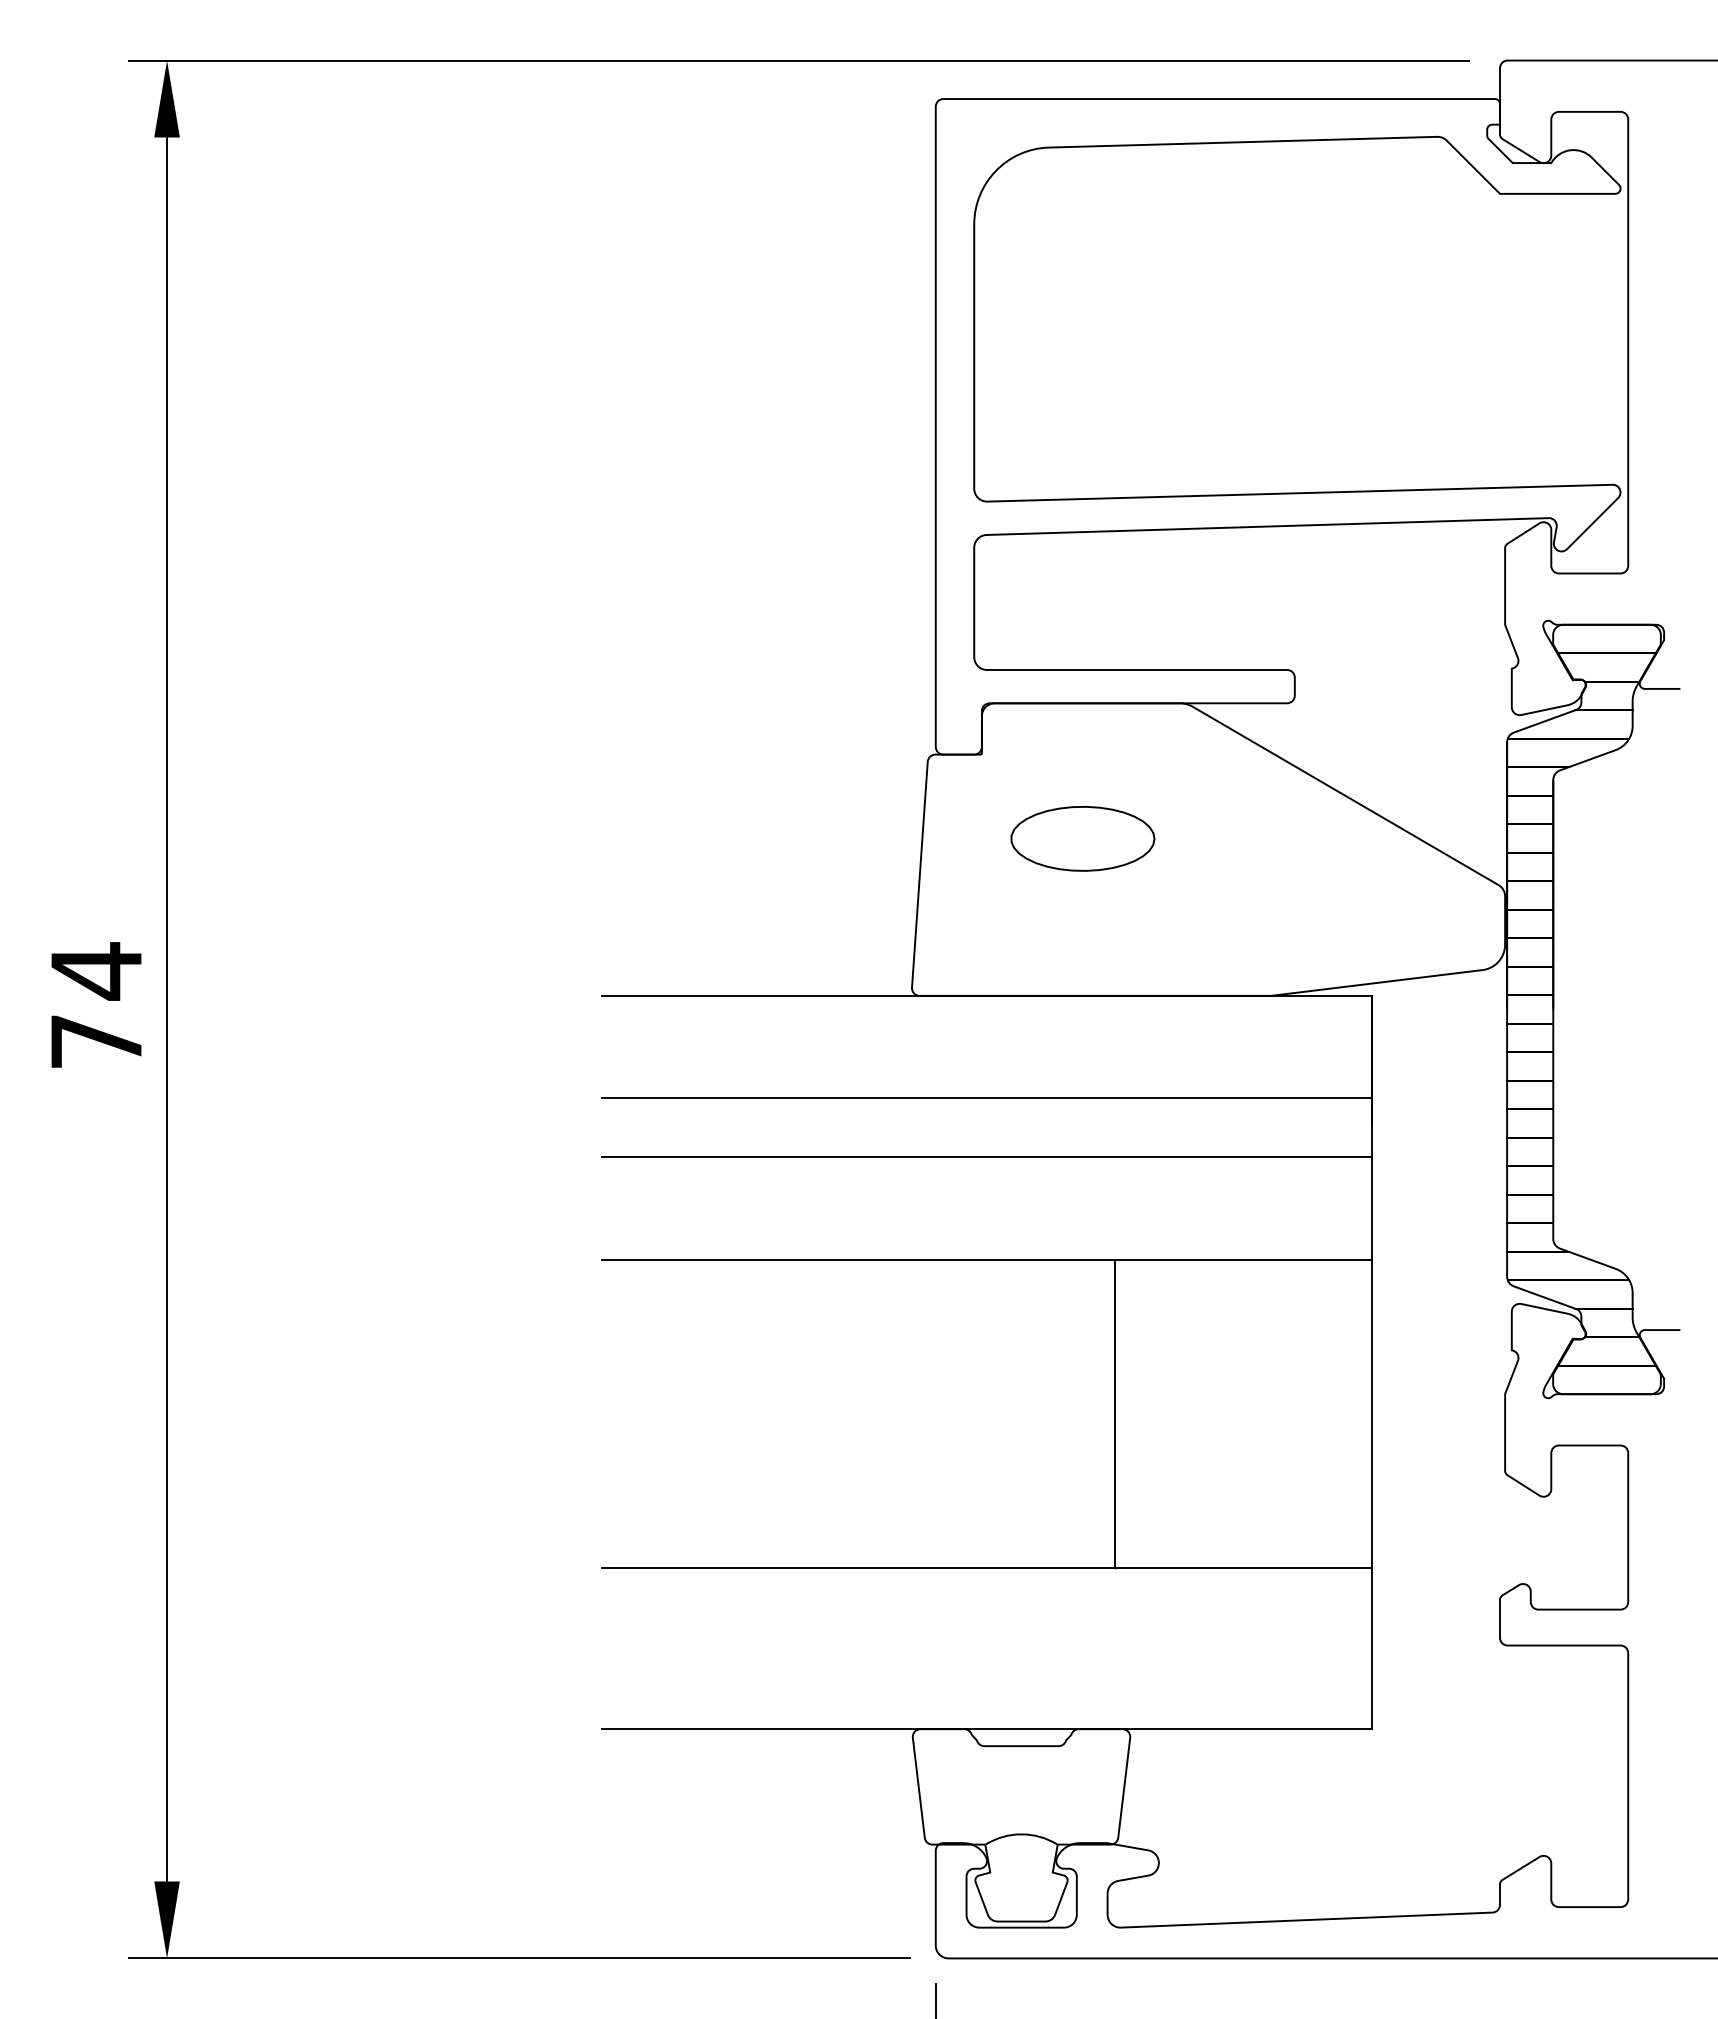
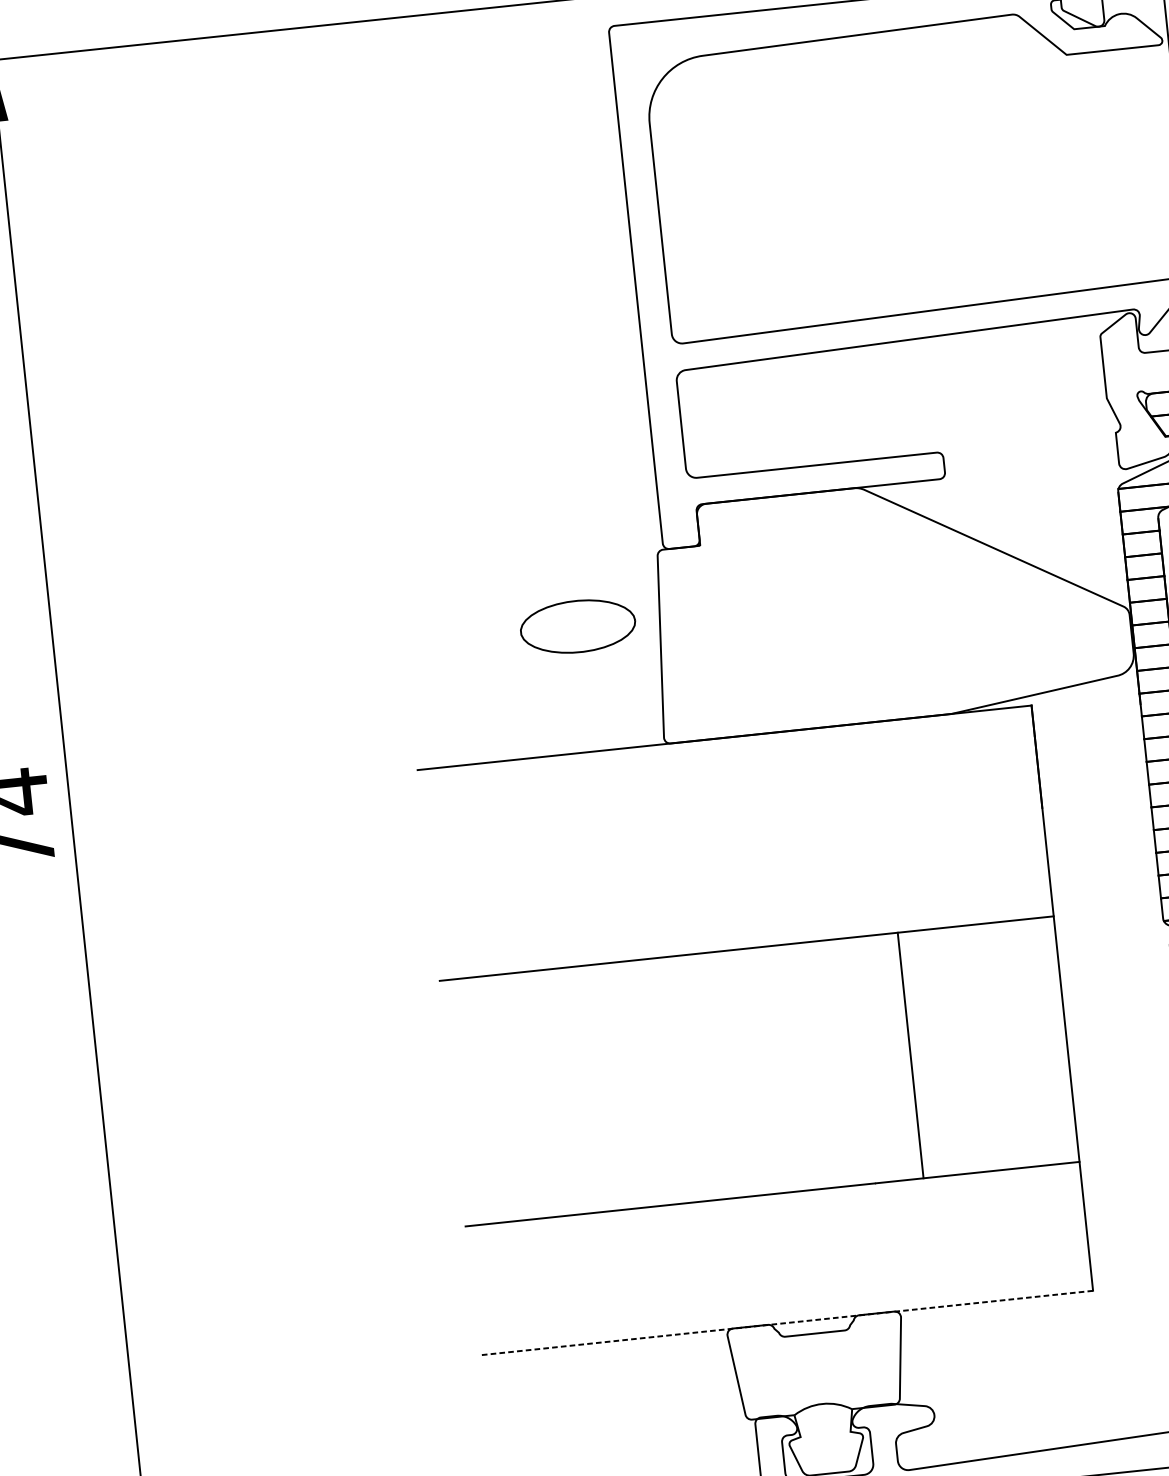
part: (1082, 838) -> (577, 626), moved
line: (986, 1098) -> (732, 819), removed
line: (986, 1157) -> (737, 866), removed
line: (1115, 1413) -> (910, 1055), moved
line: (987, 1729) -> (786, 1323), solid -> dashed

